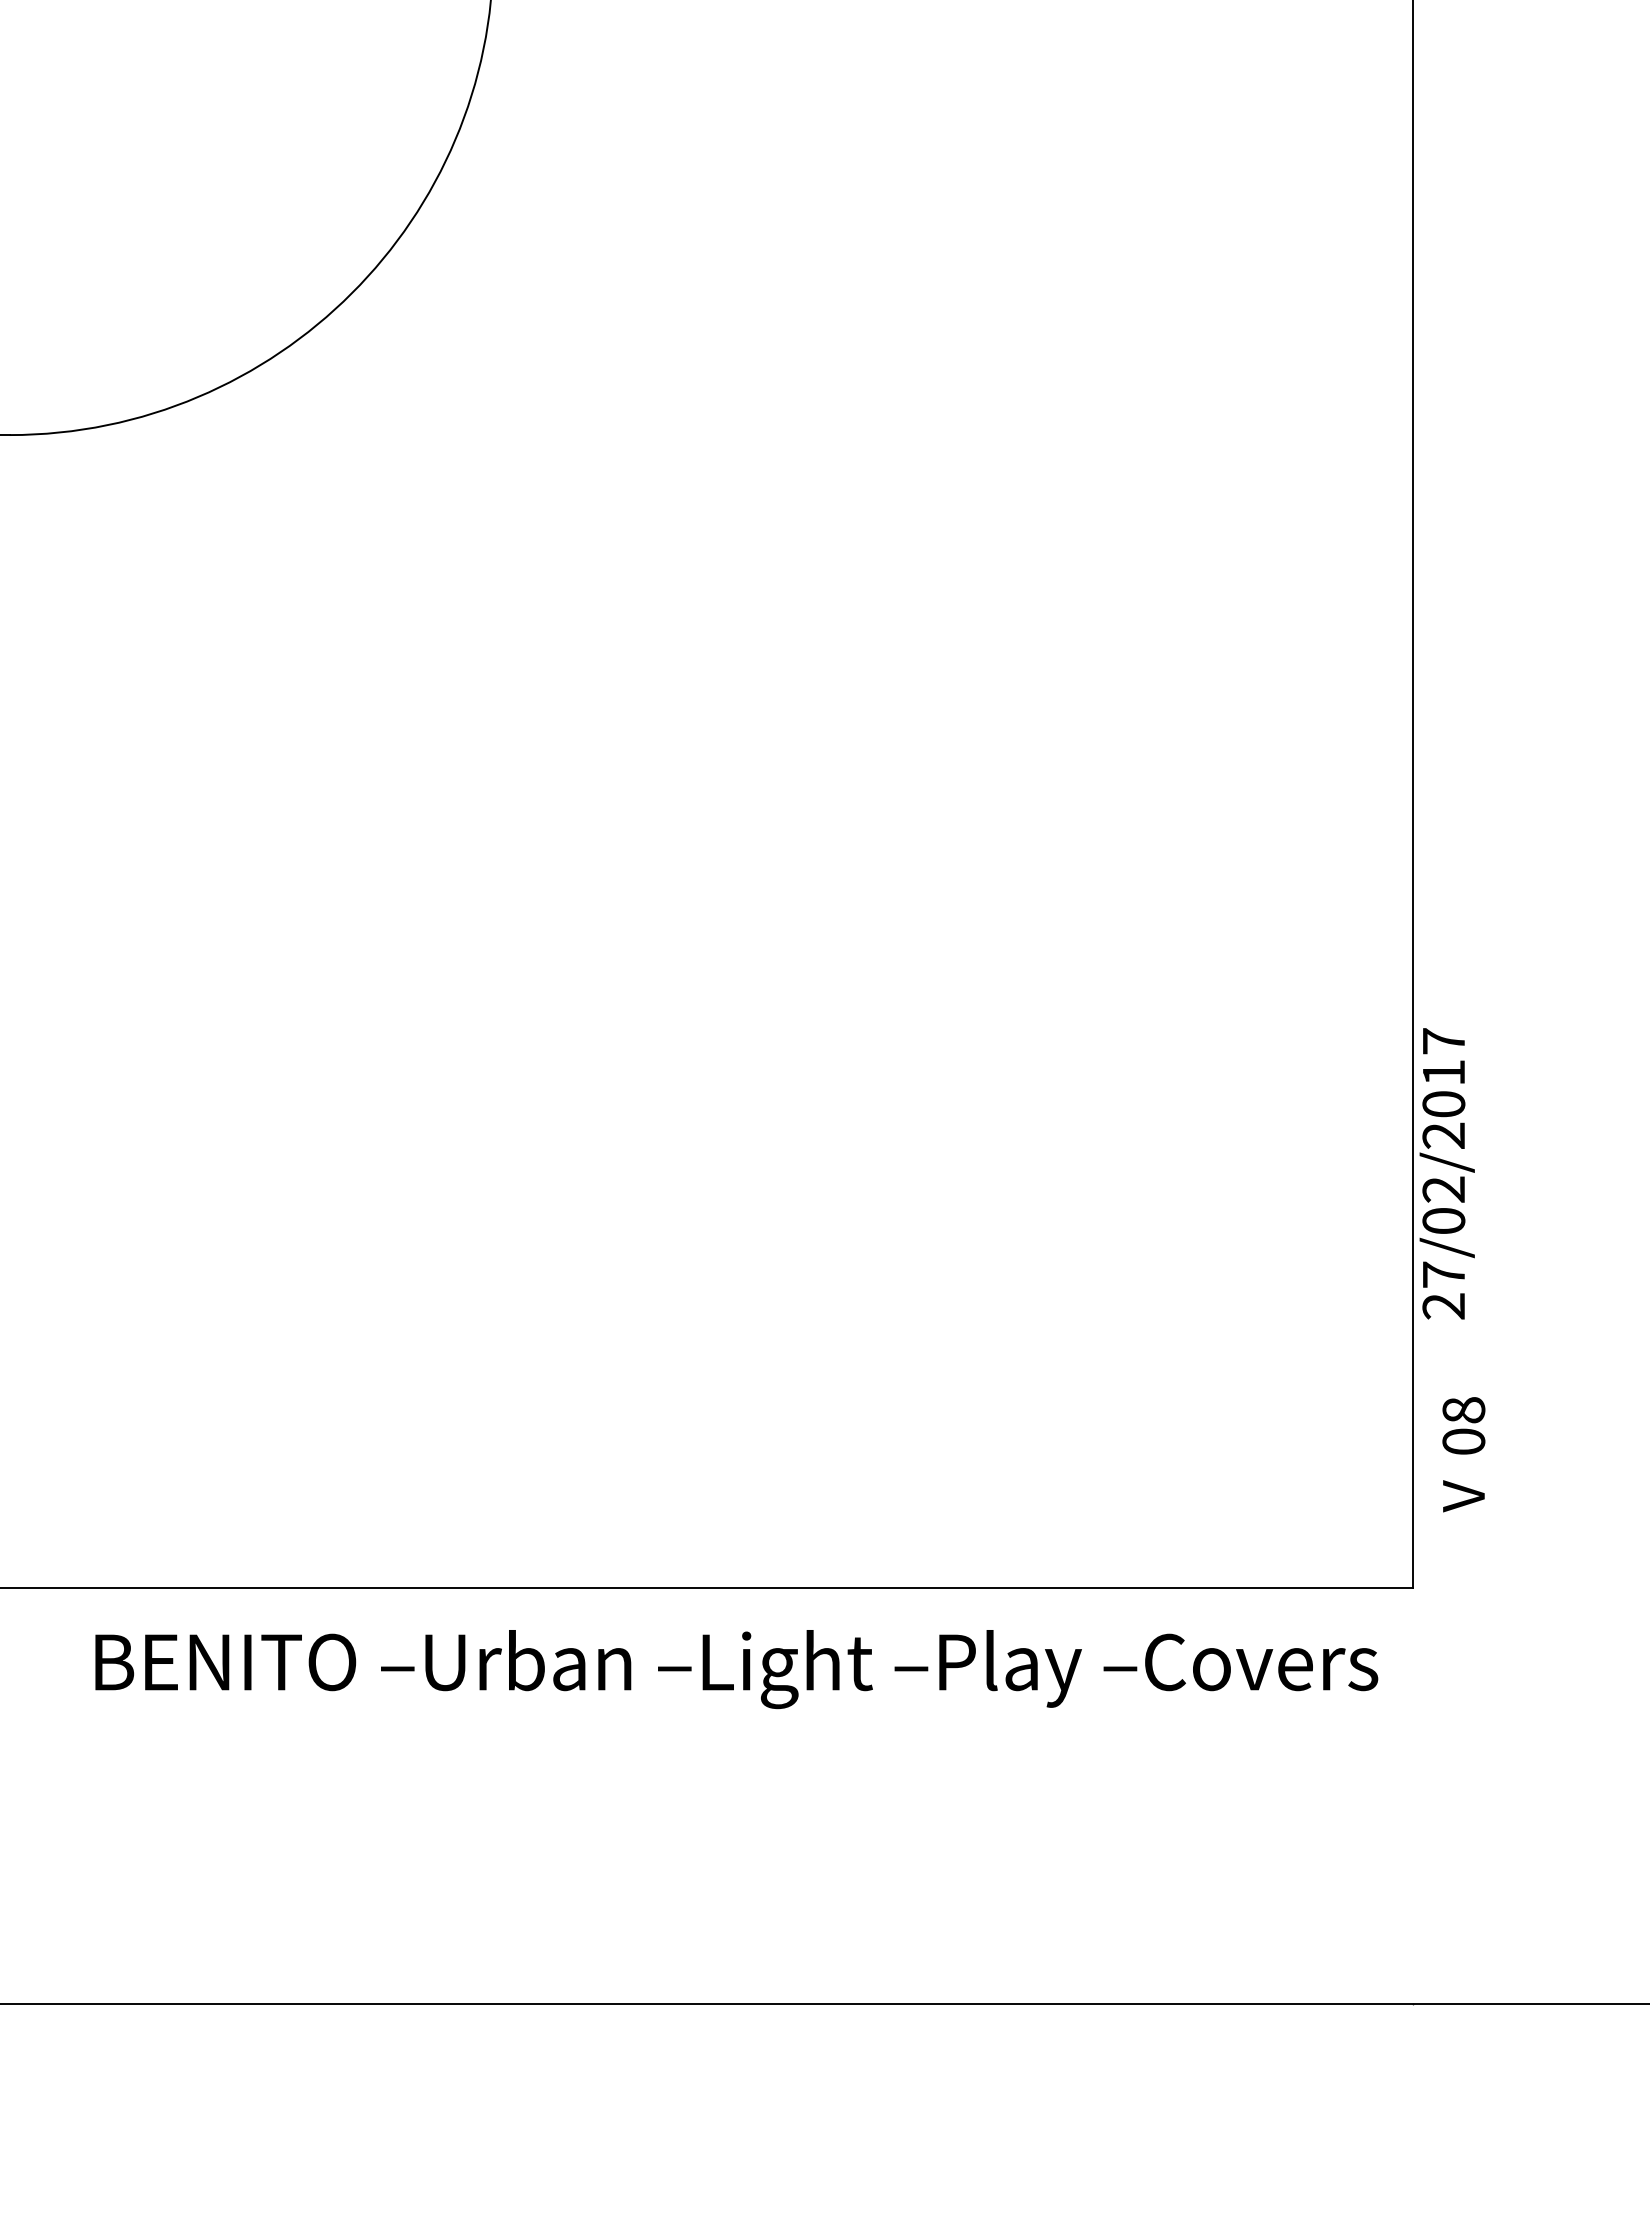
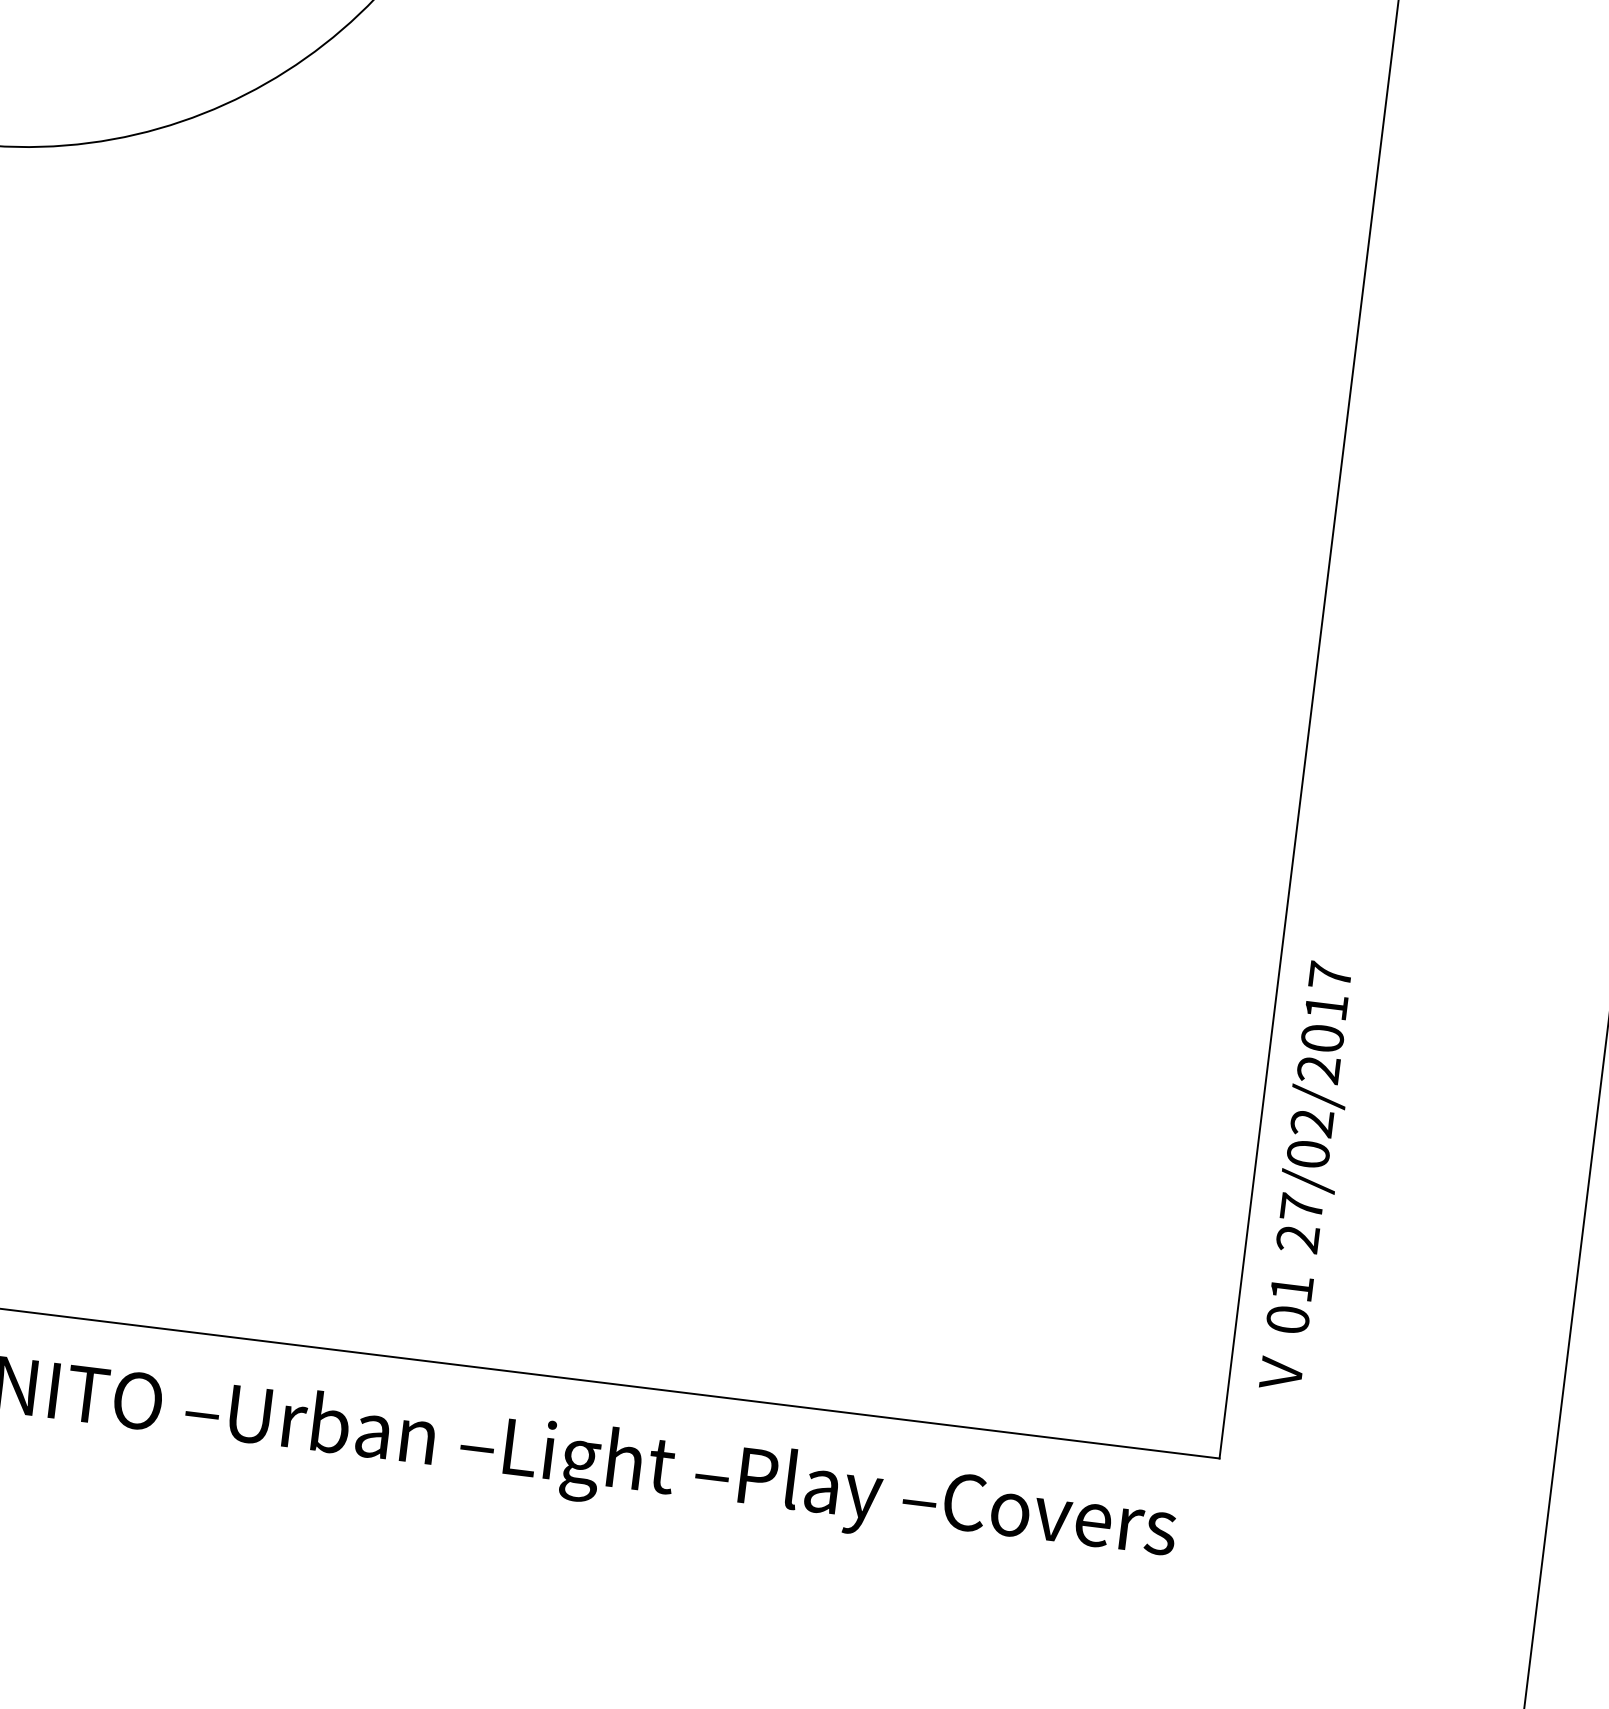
text: (1446, 1173) -> (1316, 1107), moved
text: (1463, 1410) -> (1291, 1288), 08 -> 01

